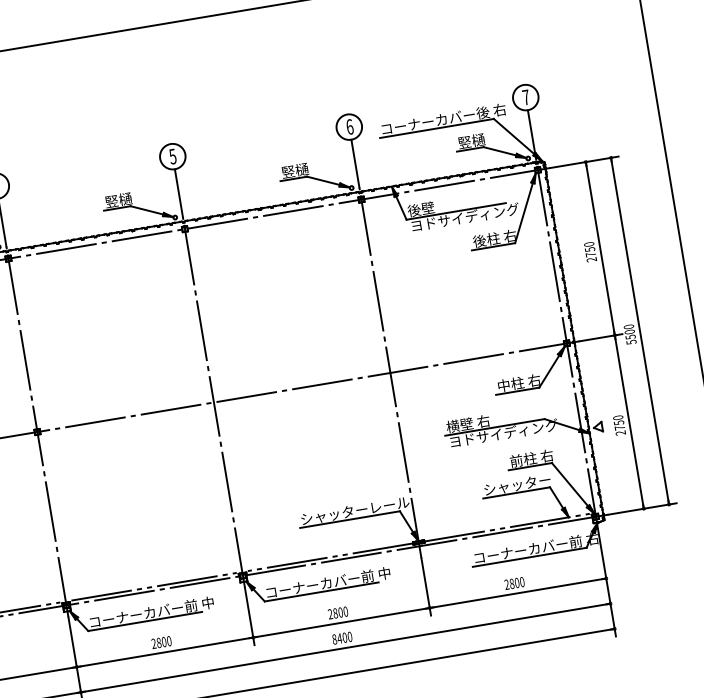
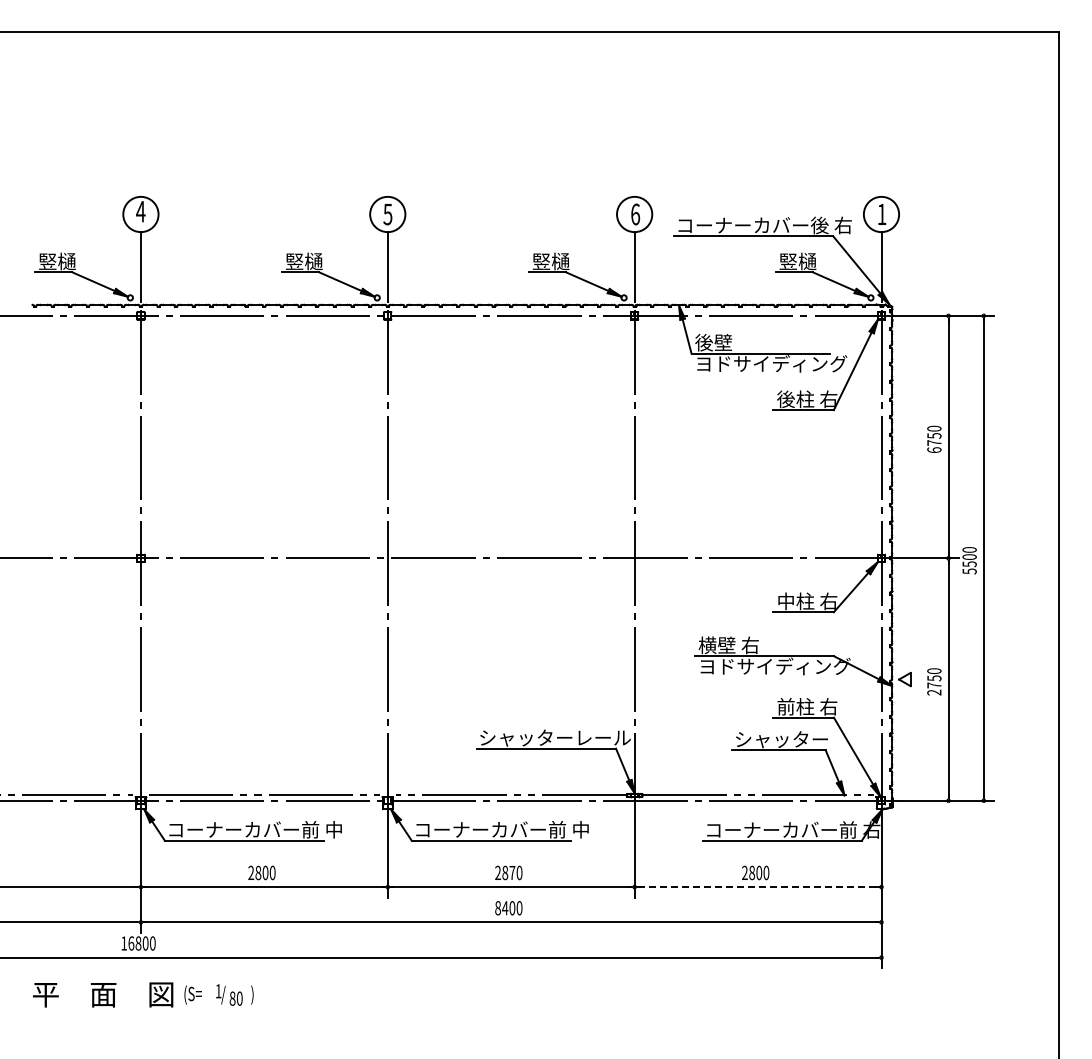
text: (525, 97) -> (881, 214), 7 -> 1
text: (591, 260) -> (934, 450), 2750 -> 6750
line: (518, 593) -> (758, 887), solid -> dashed
text: (340, 612) -> (512, 872), 2800 -> 2870

